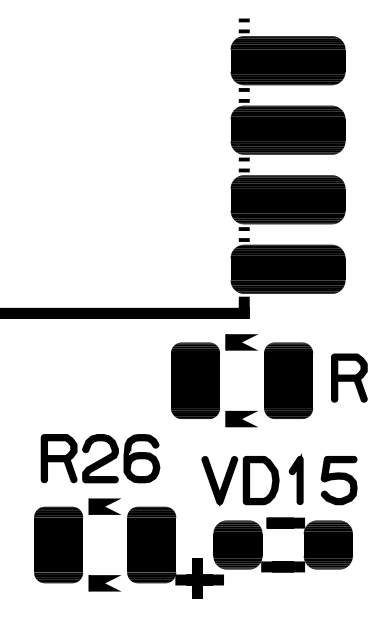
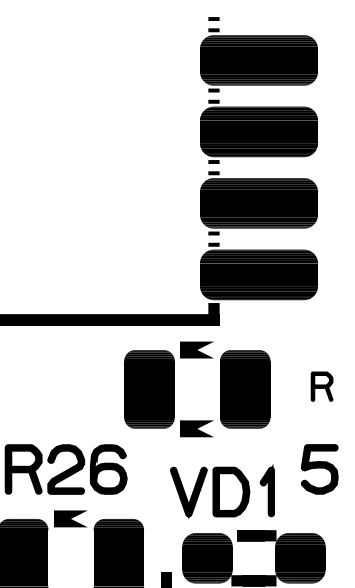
part: (349, 377) -> (322, 386), size x0.6
part: (264, 380) -> (220, 389), moved
part: (338, 480) -> (319, 469), moved

